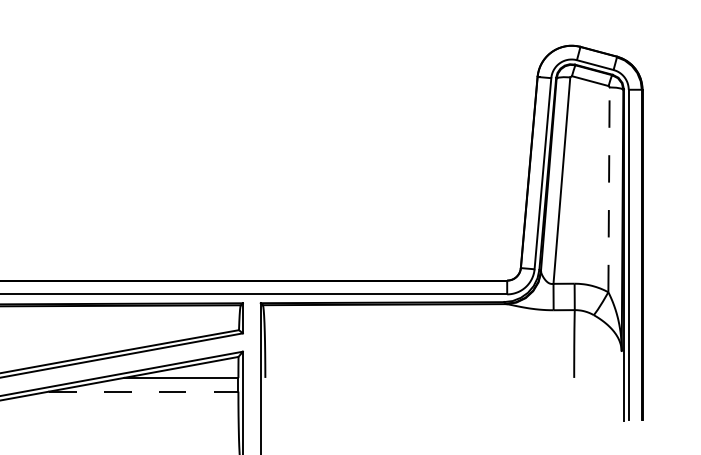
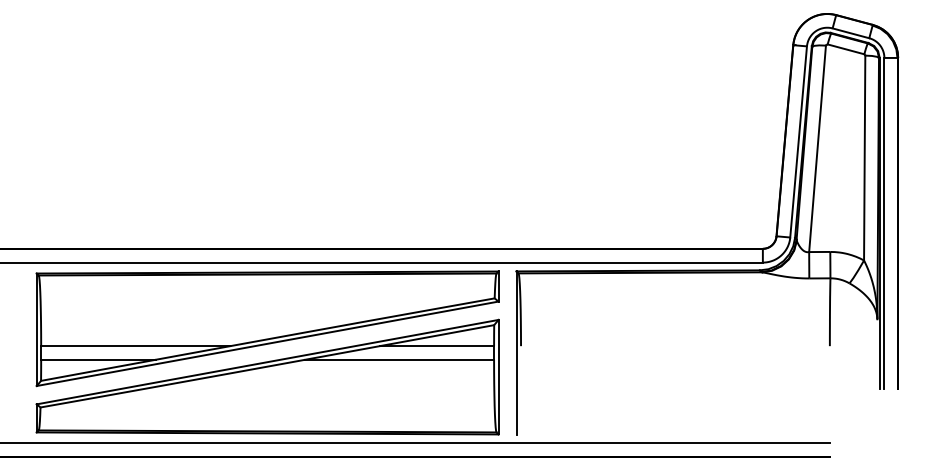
line: (608, 189) -> (864, 157), dashed -> solid
line: (143, 391) -> (399, 359), dashed -> solid

